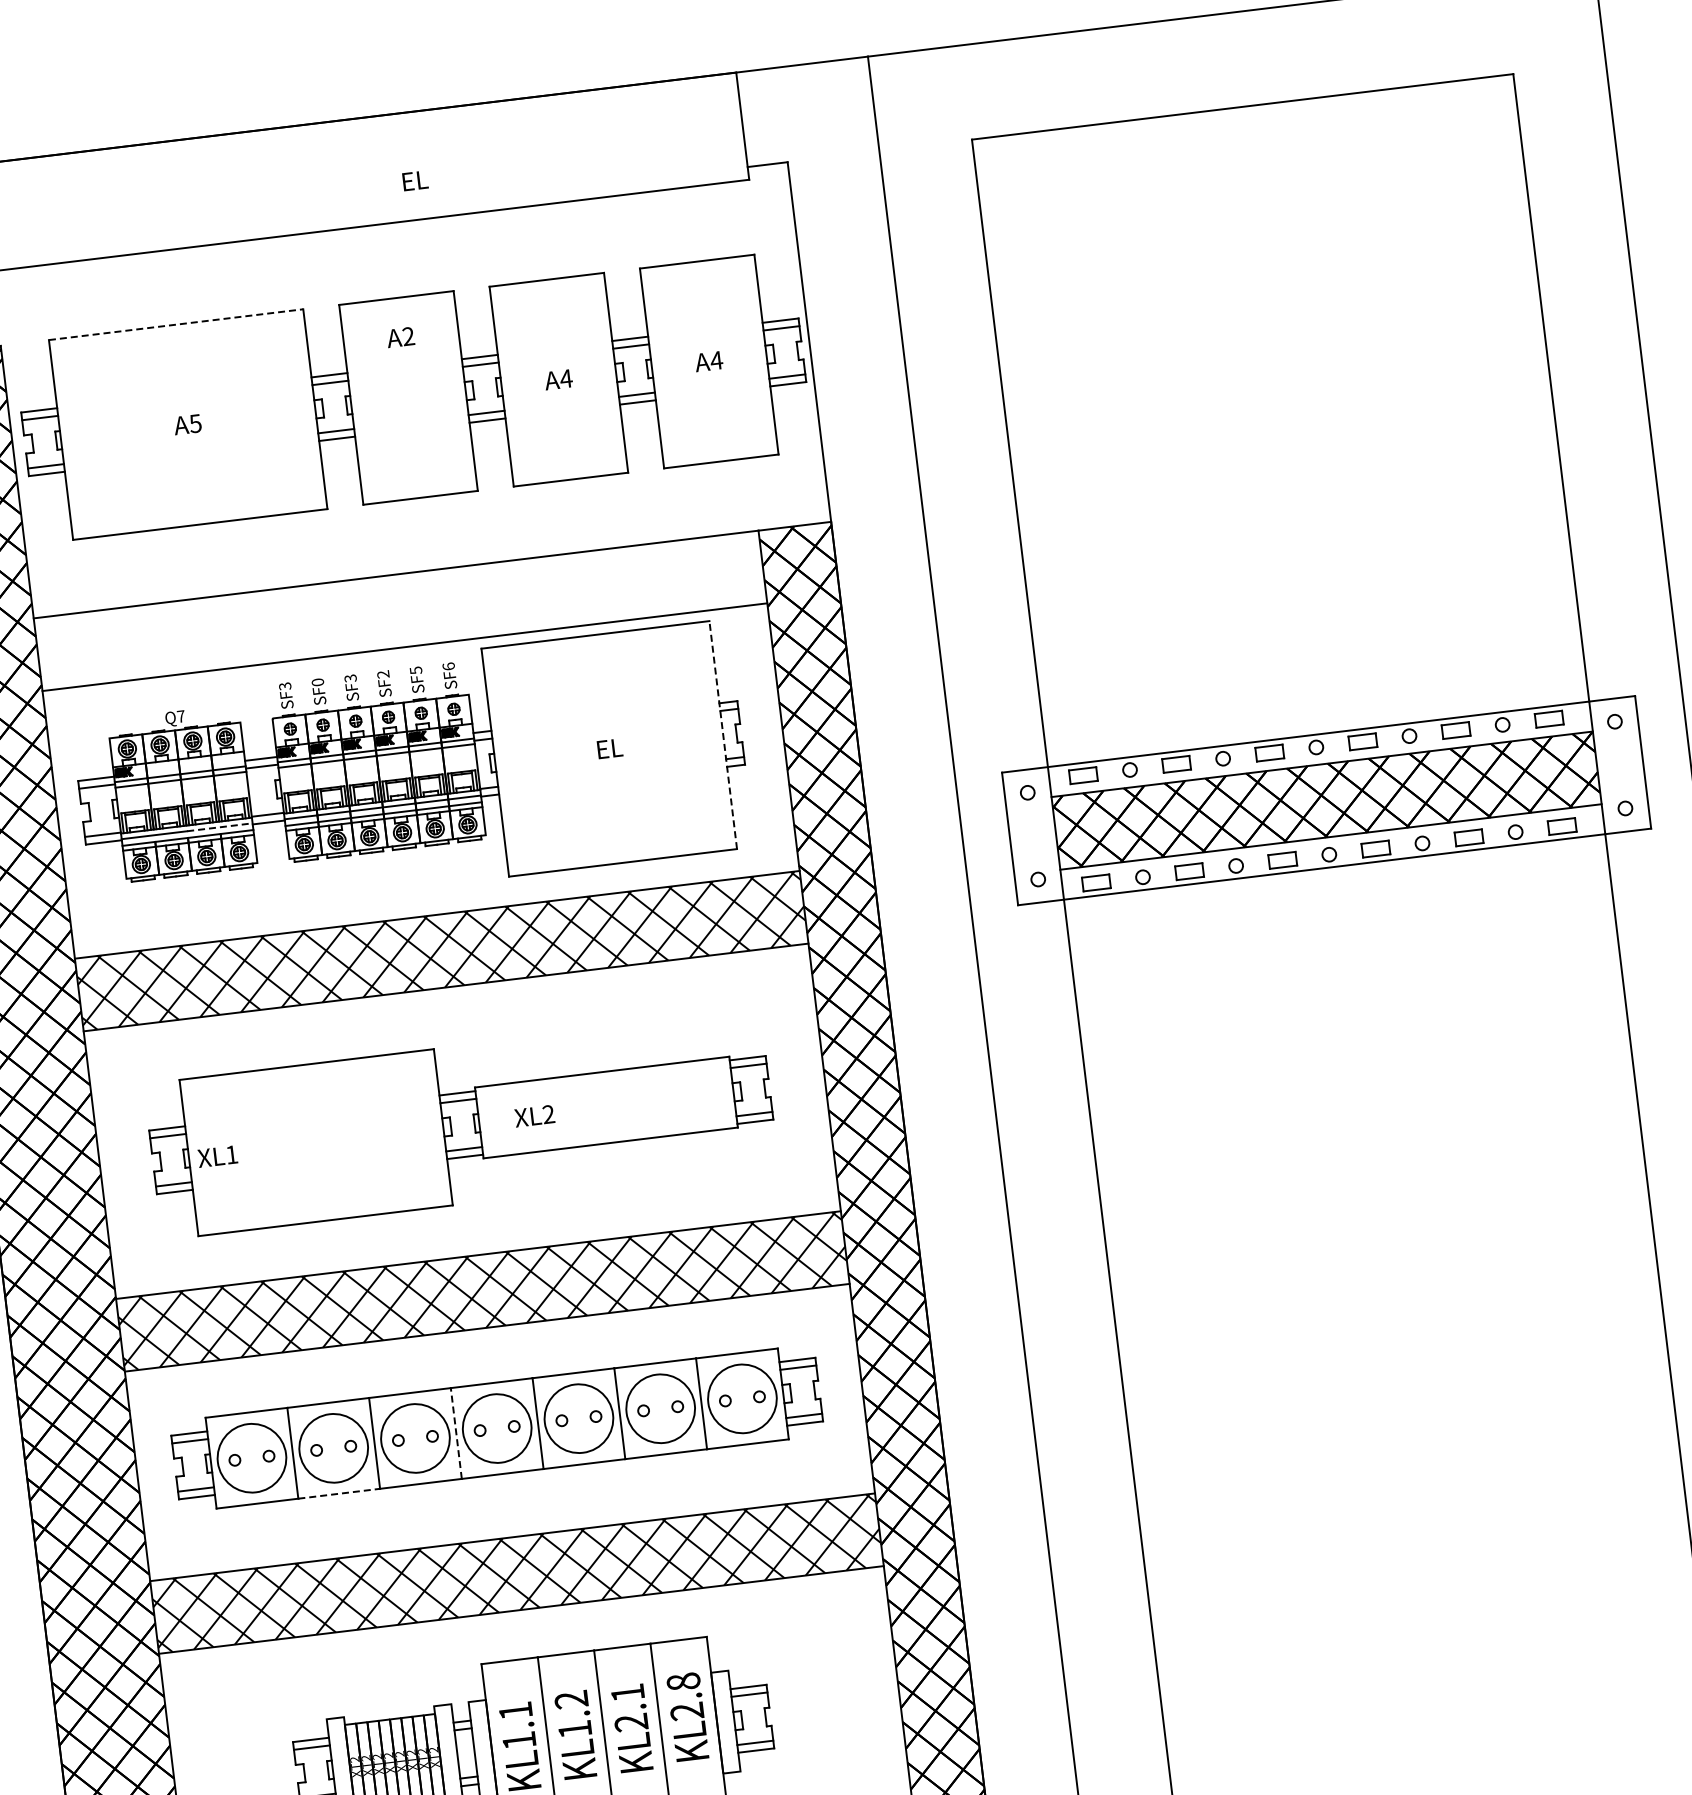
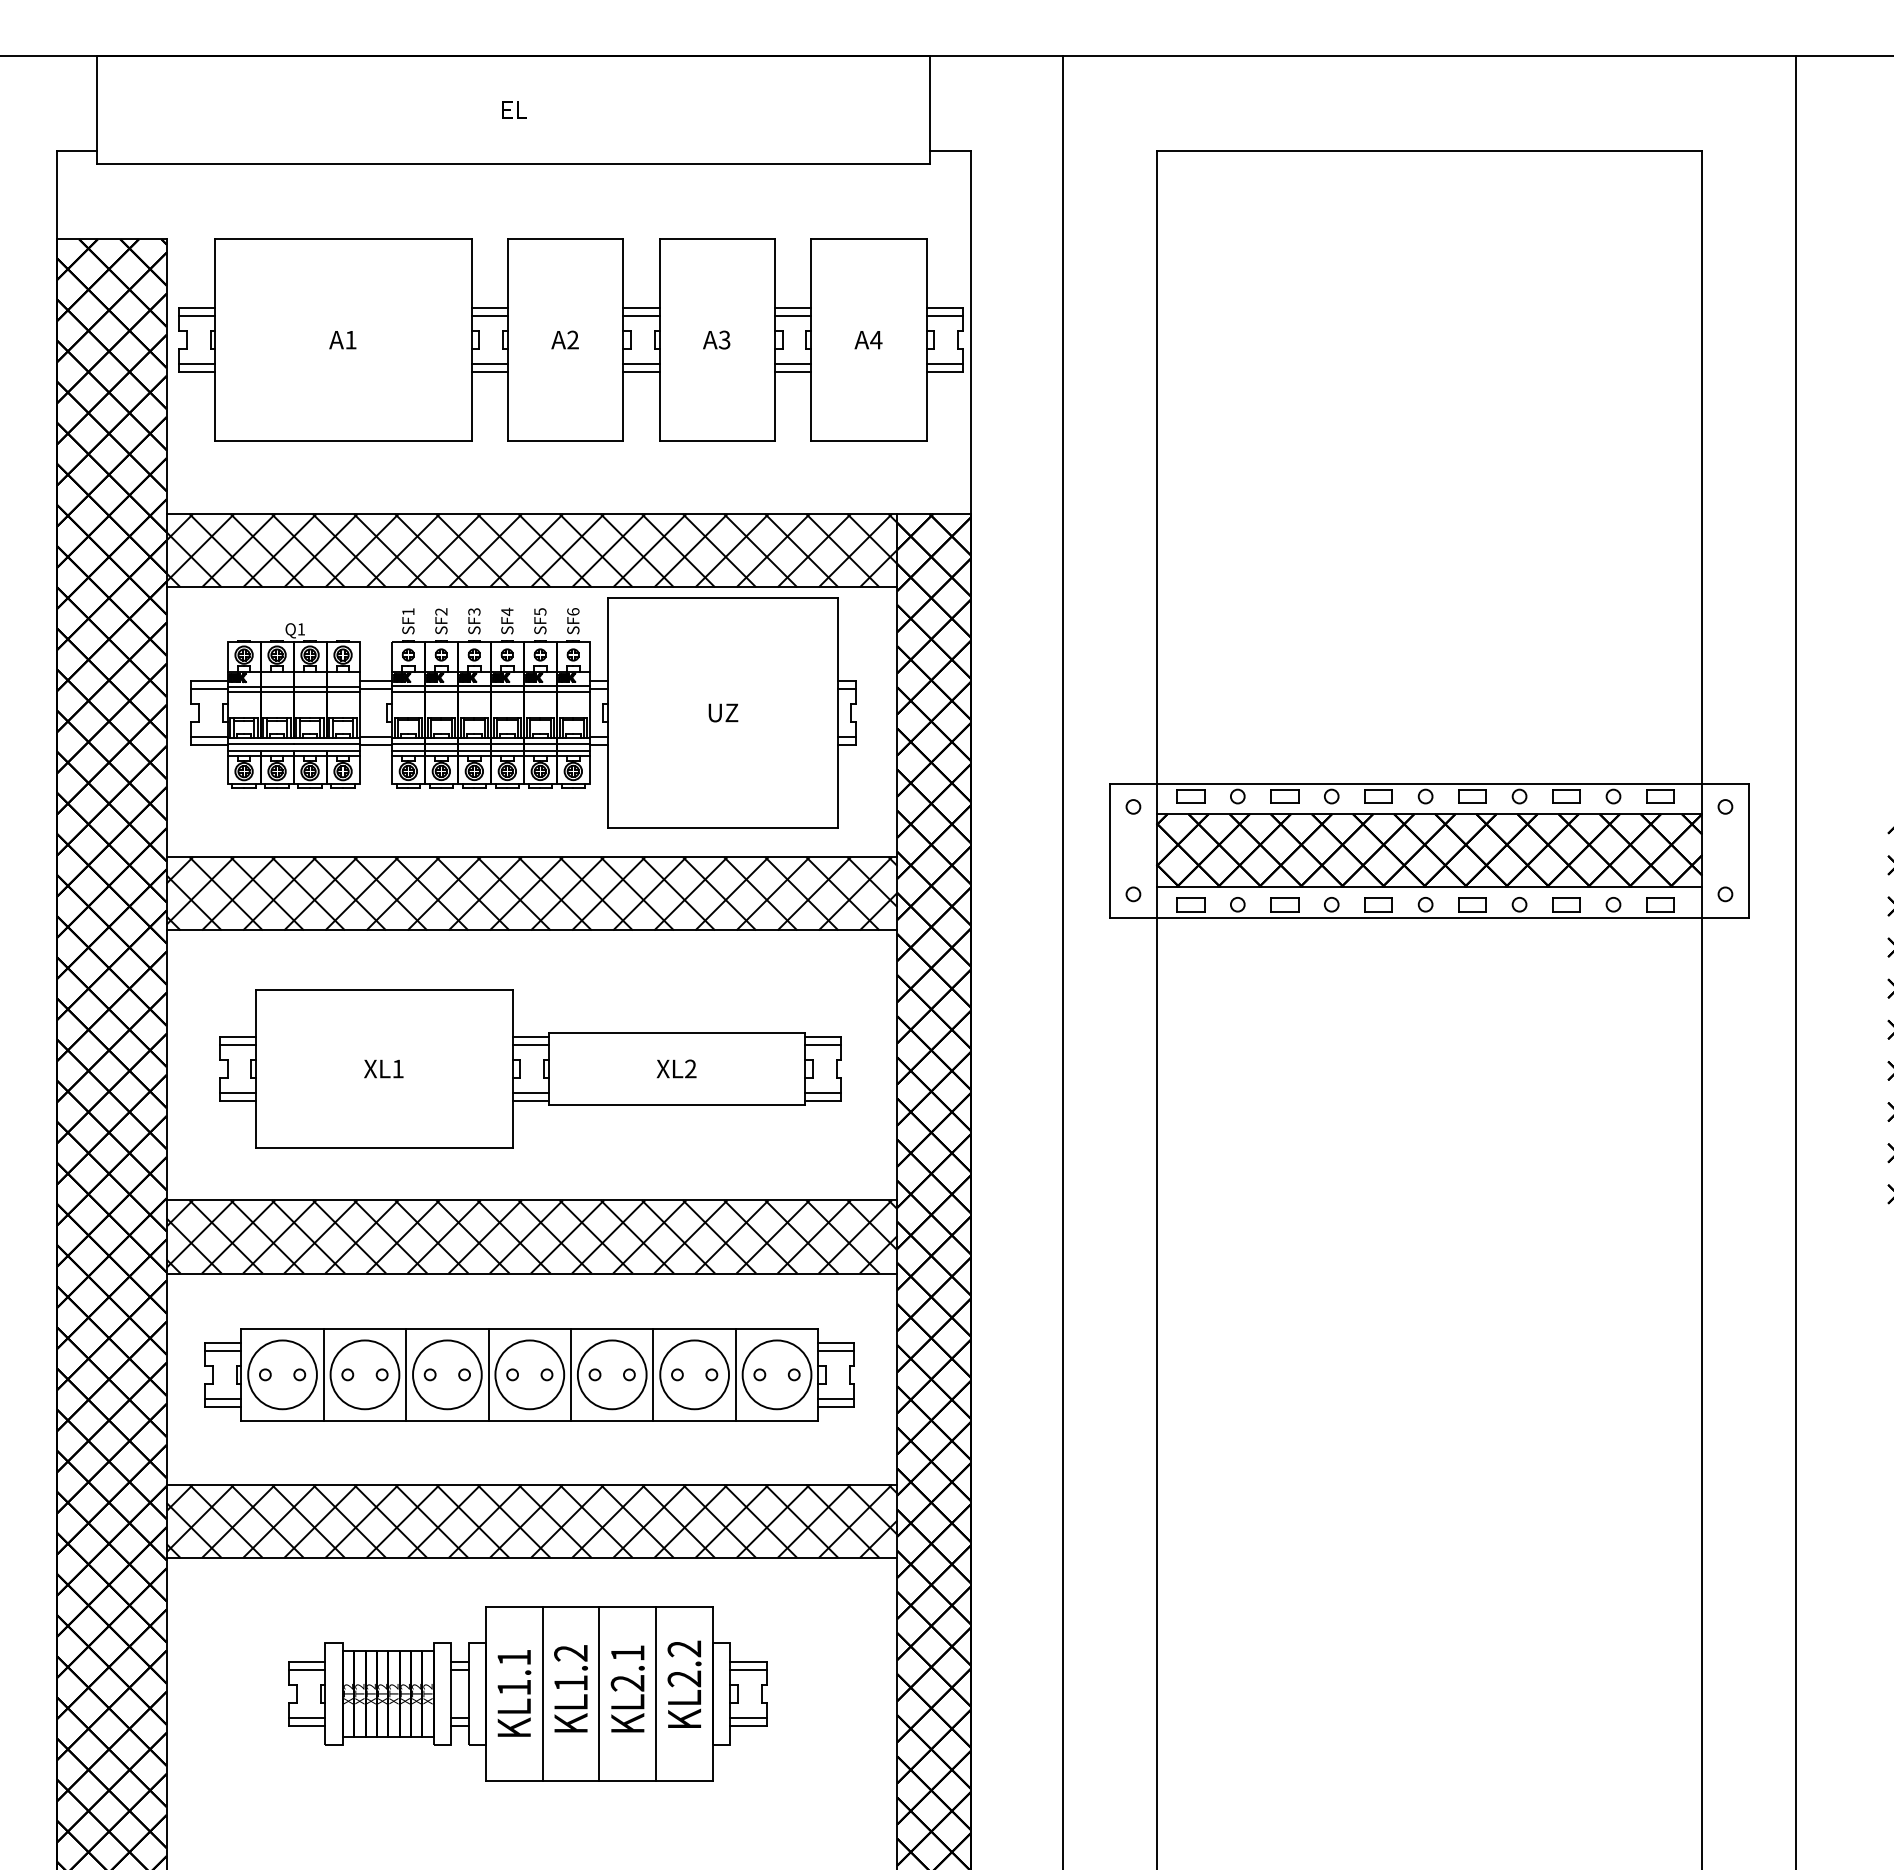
text: (415, 180) -> (514, 109), moved
line: (177, 324) -> (344, 239), dashed -> solid
text: (400, 336) -> (564, 339), moved
text: (566, 378) -> (724, 339), 4 -> 3
text: (195, 424) -> (350, 340), 5 -> 1
hatch: (399, 610) -> (531, 550), added
text: (383, 674) -> (507, 611), SF2 -> SF4
text: (317, 682) -> (441, 611), SF0 -> SF2
text: (285, 685) -> (408, 611), SF3 -> SF1
text: (181, 716) -> (301, 629), Q7 -> Q1
line: (722, 734) -> (837, 712), dashed -> solid
text: (609, 748) -> (723, 712), ЕL -> UZ
line: (219, 827) -> (326, 744), dashed -> solid
text: (534, 1115) -> (676, 1068), moved
text: (217, 1156) -> (383, 1068), moved
line: (456, 1433) -> (488, 1374), dashed -> solid
line: (339, 1493) -> (365, 1420), dashed -> solid
text: (683, 1681) -> (684, 1648), KL2.8 -> KL2.2

